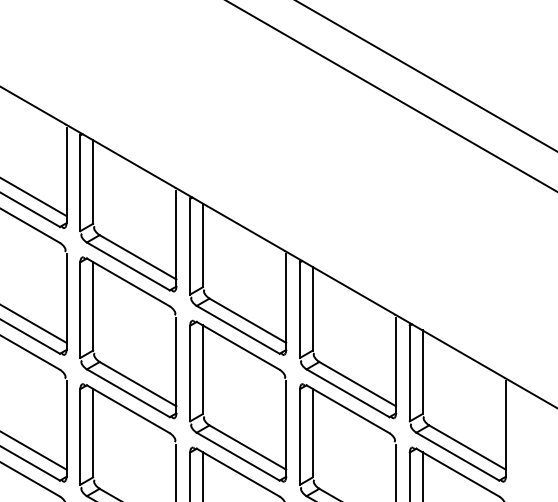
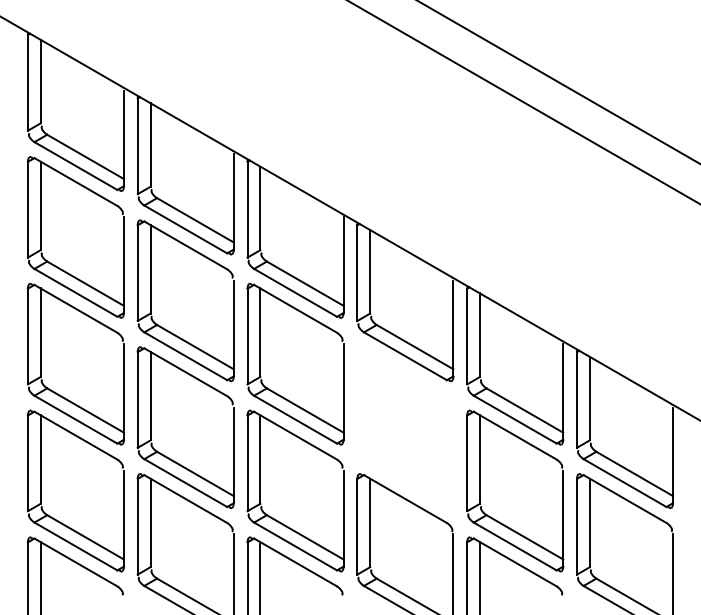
part: (220, 430) -> (387, 456), removed

